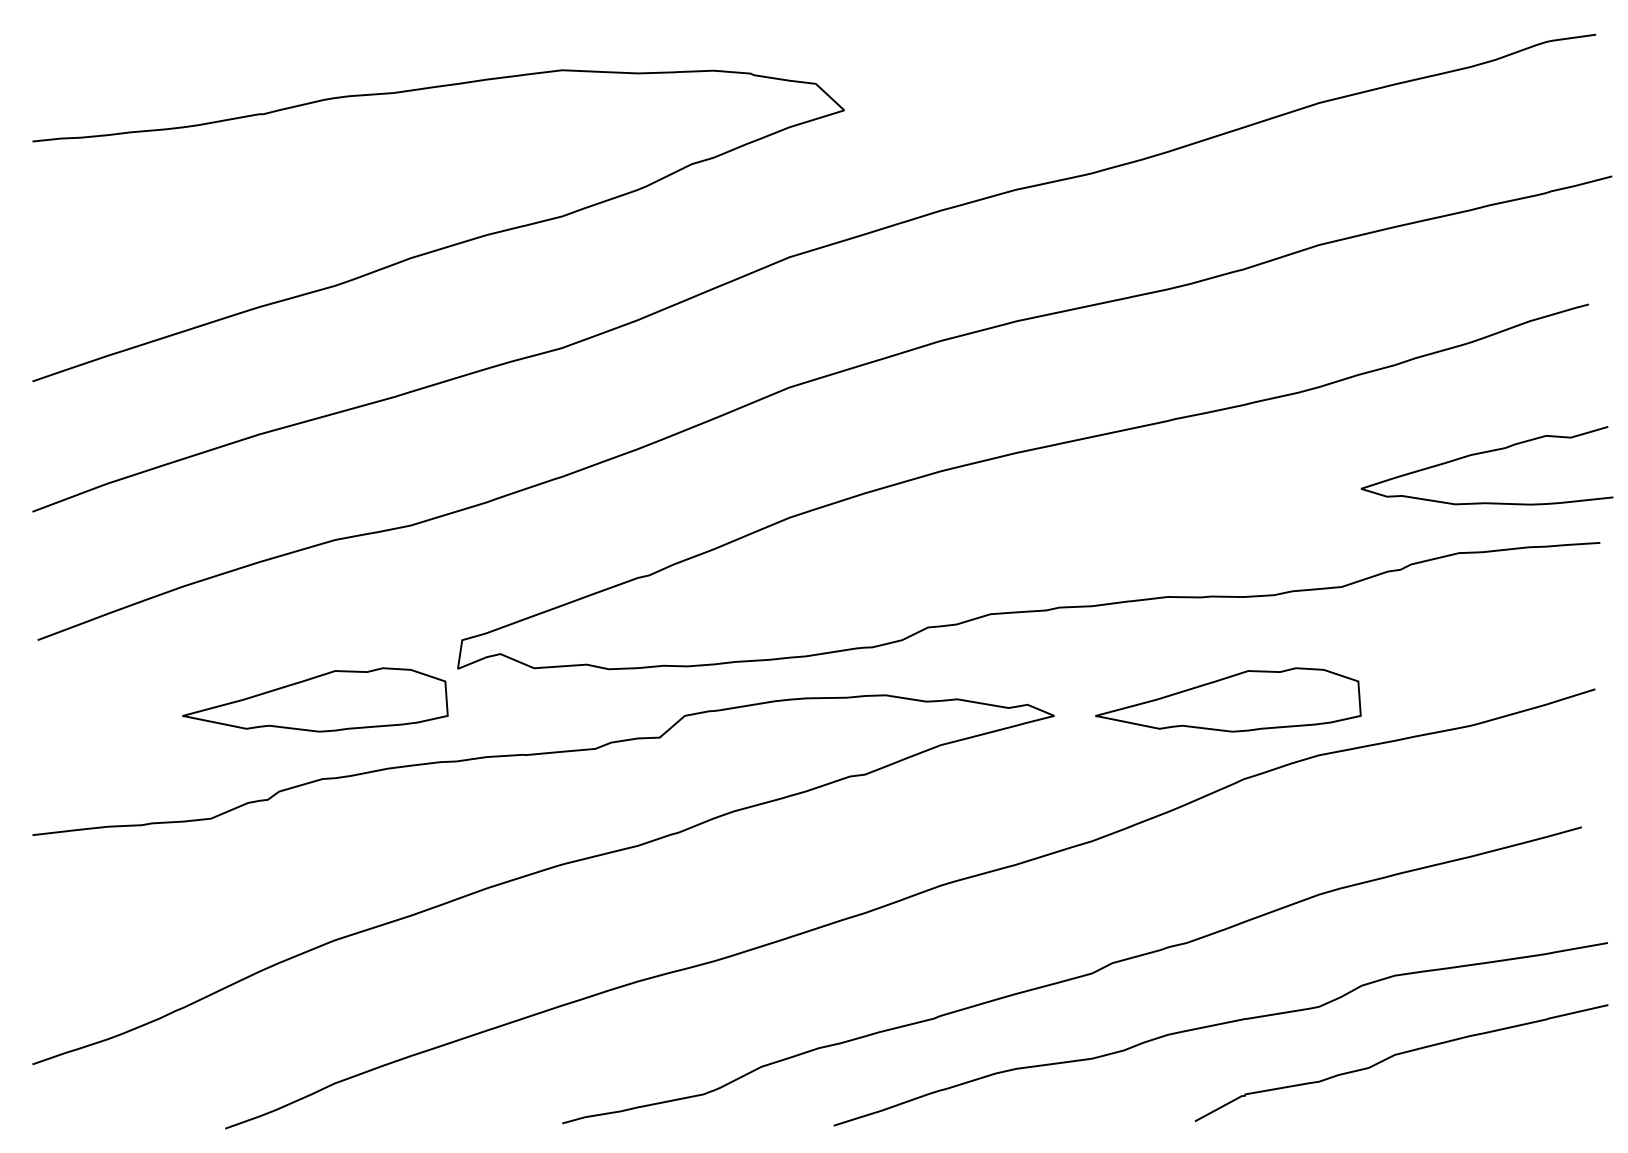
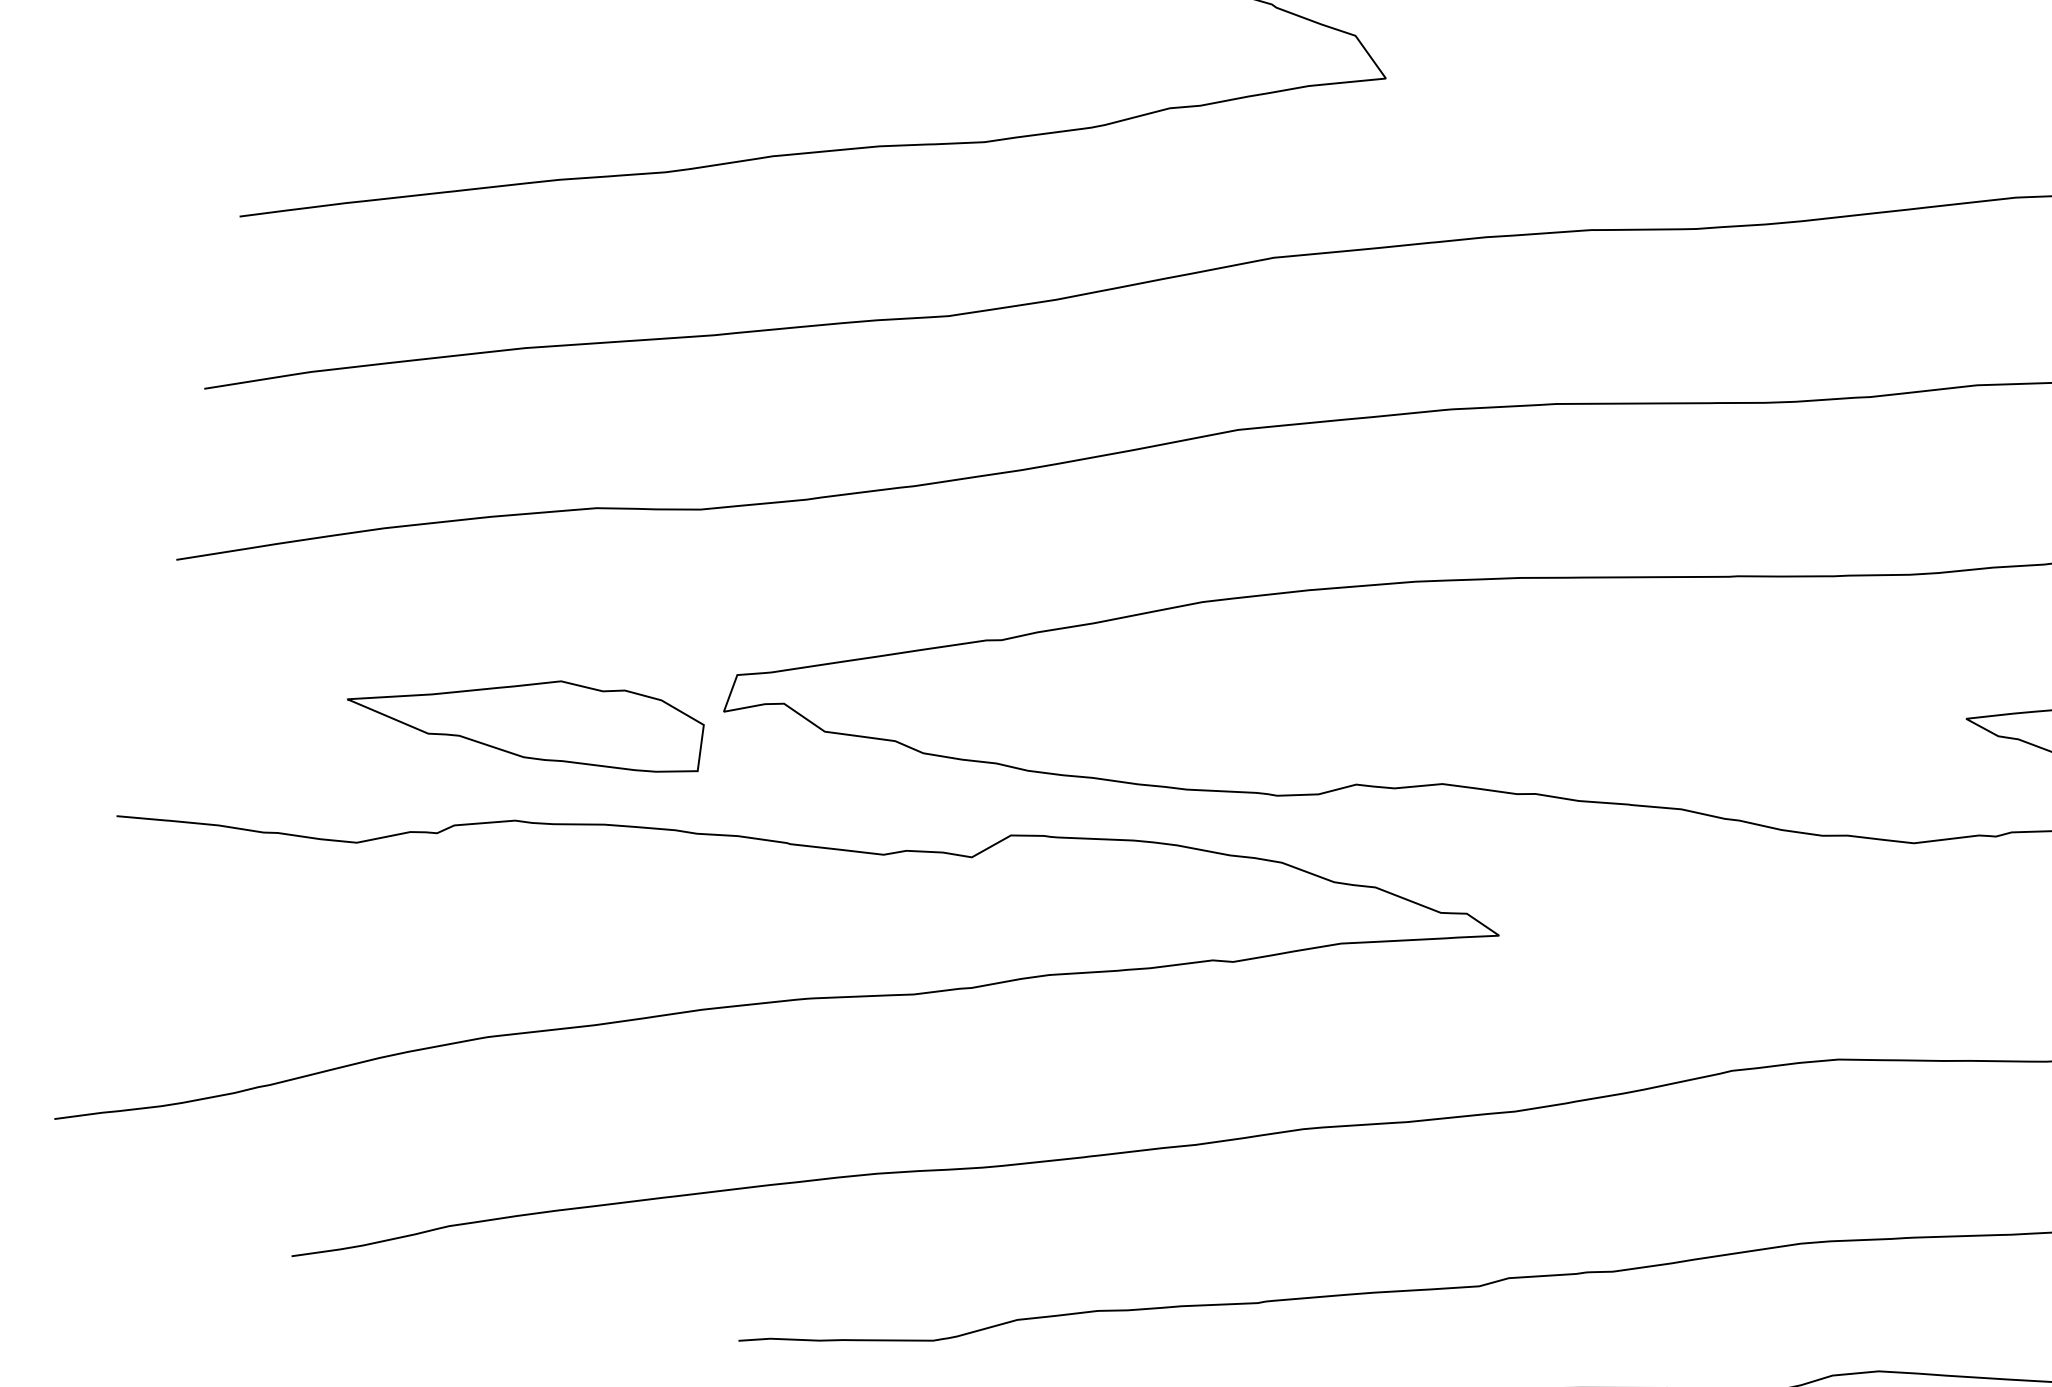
part: (1228, 699) -> (1733, 961), removed

